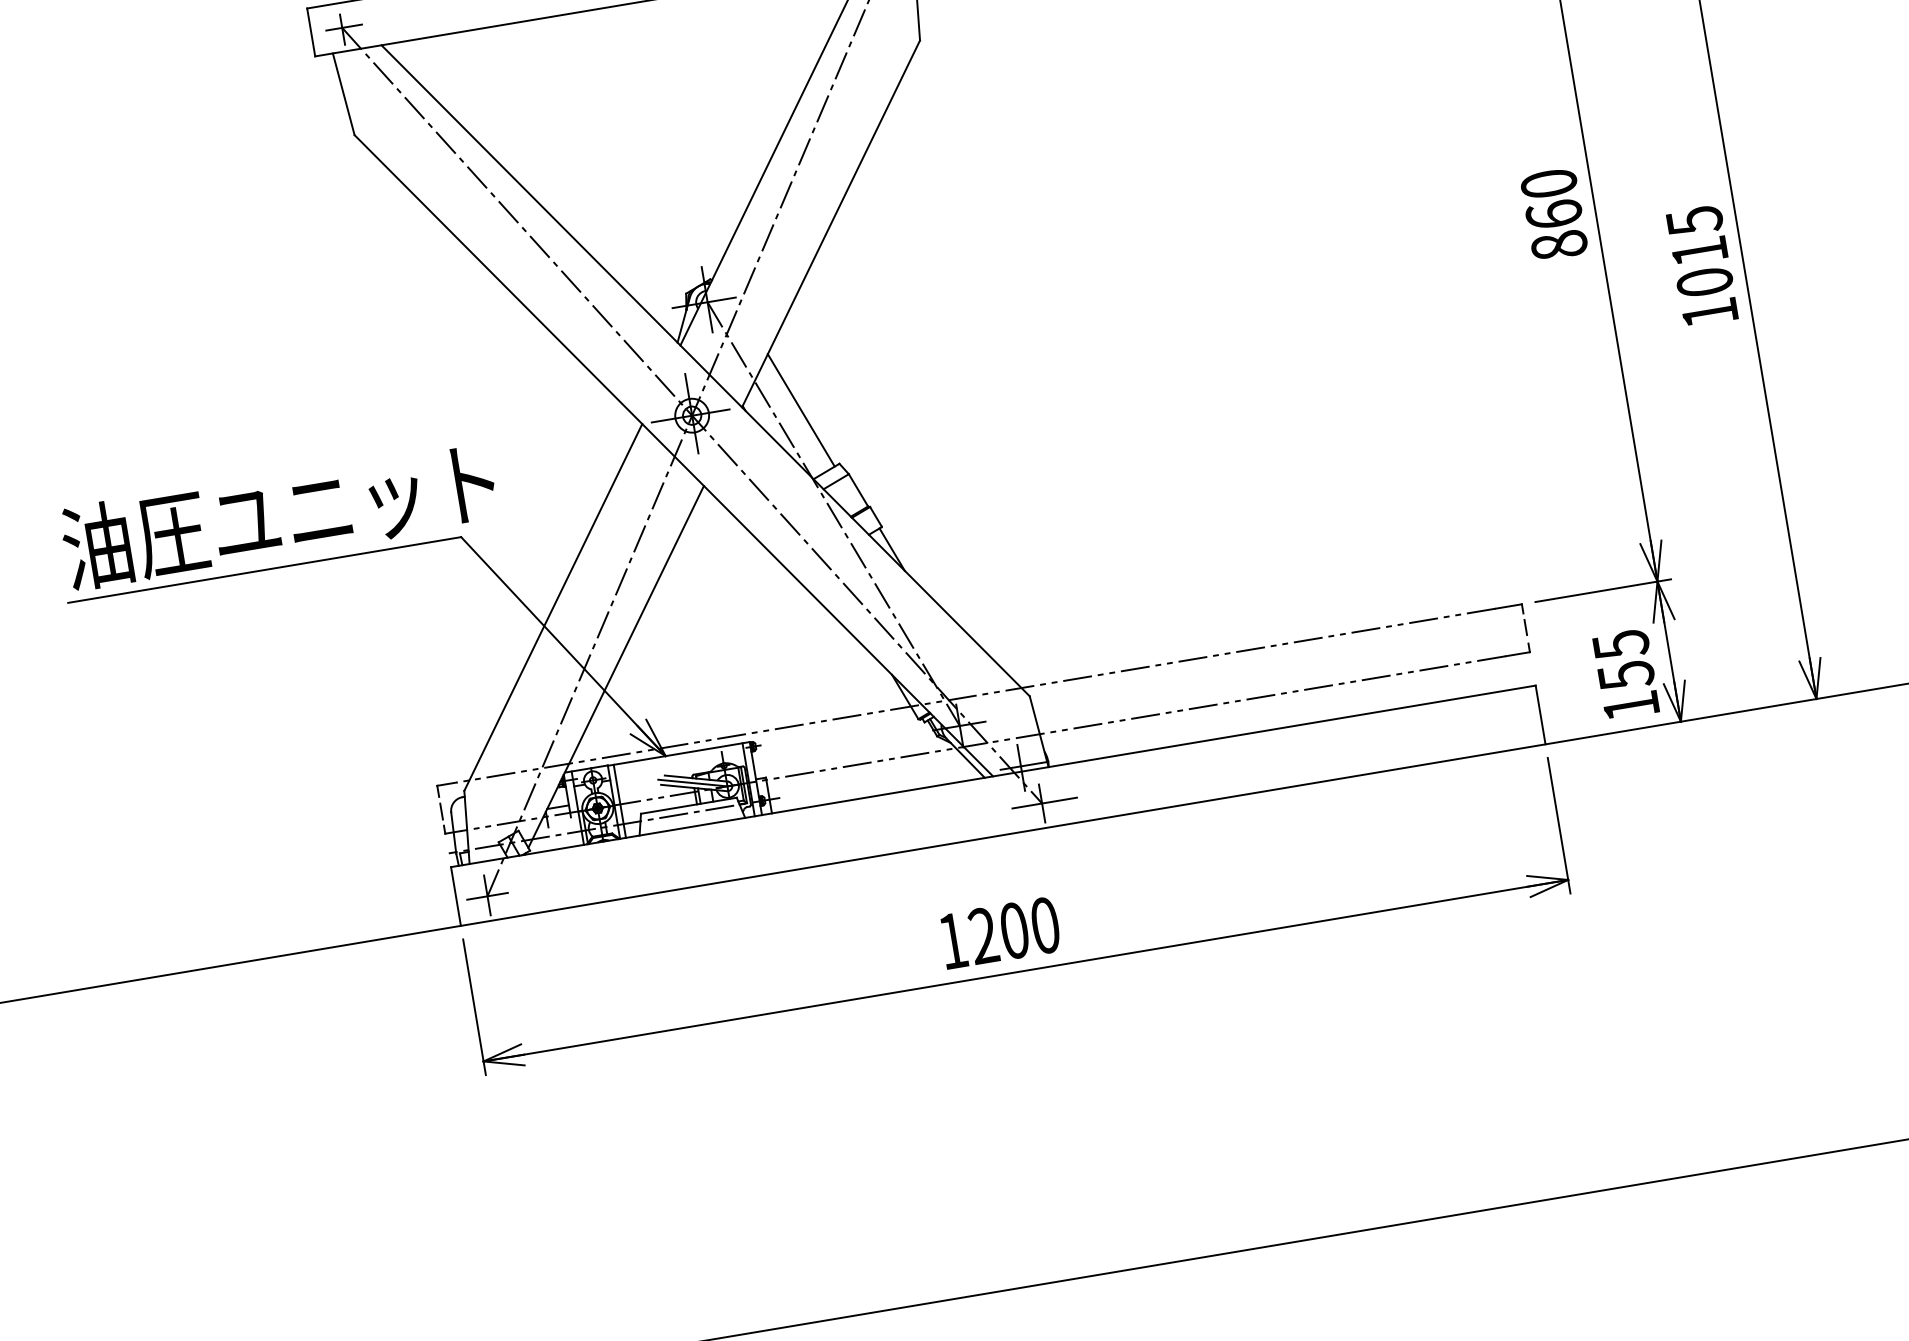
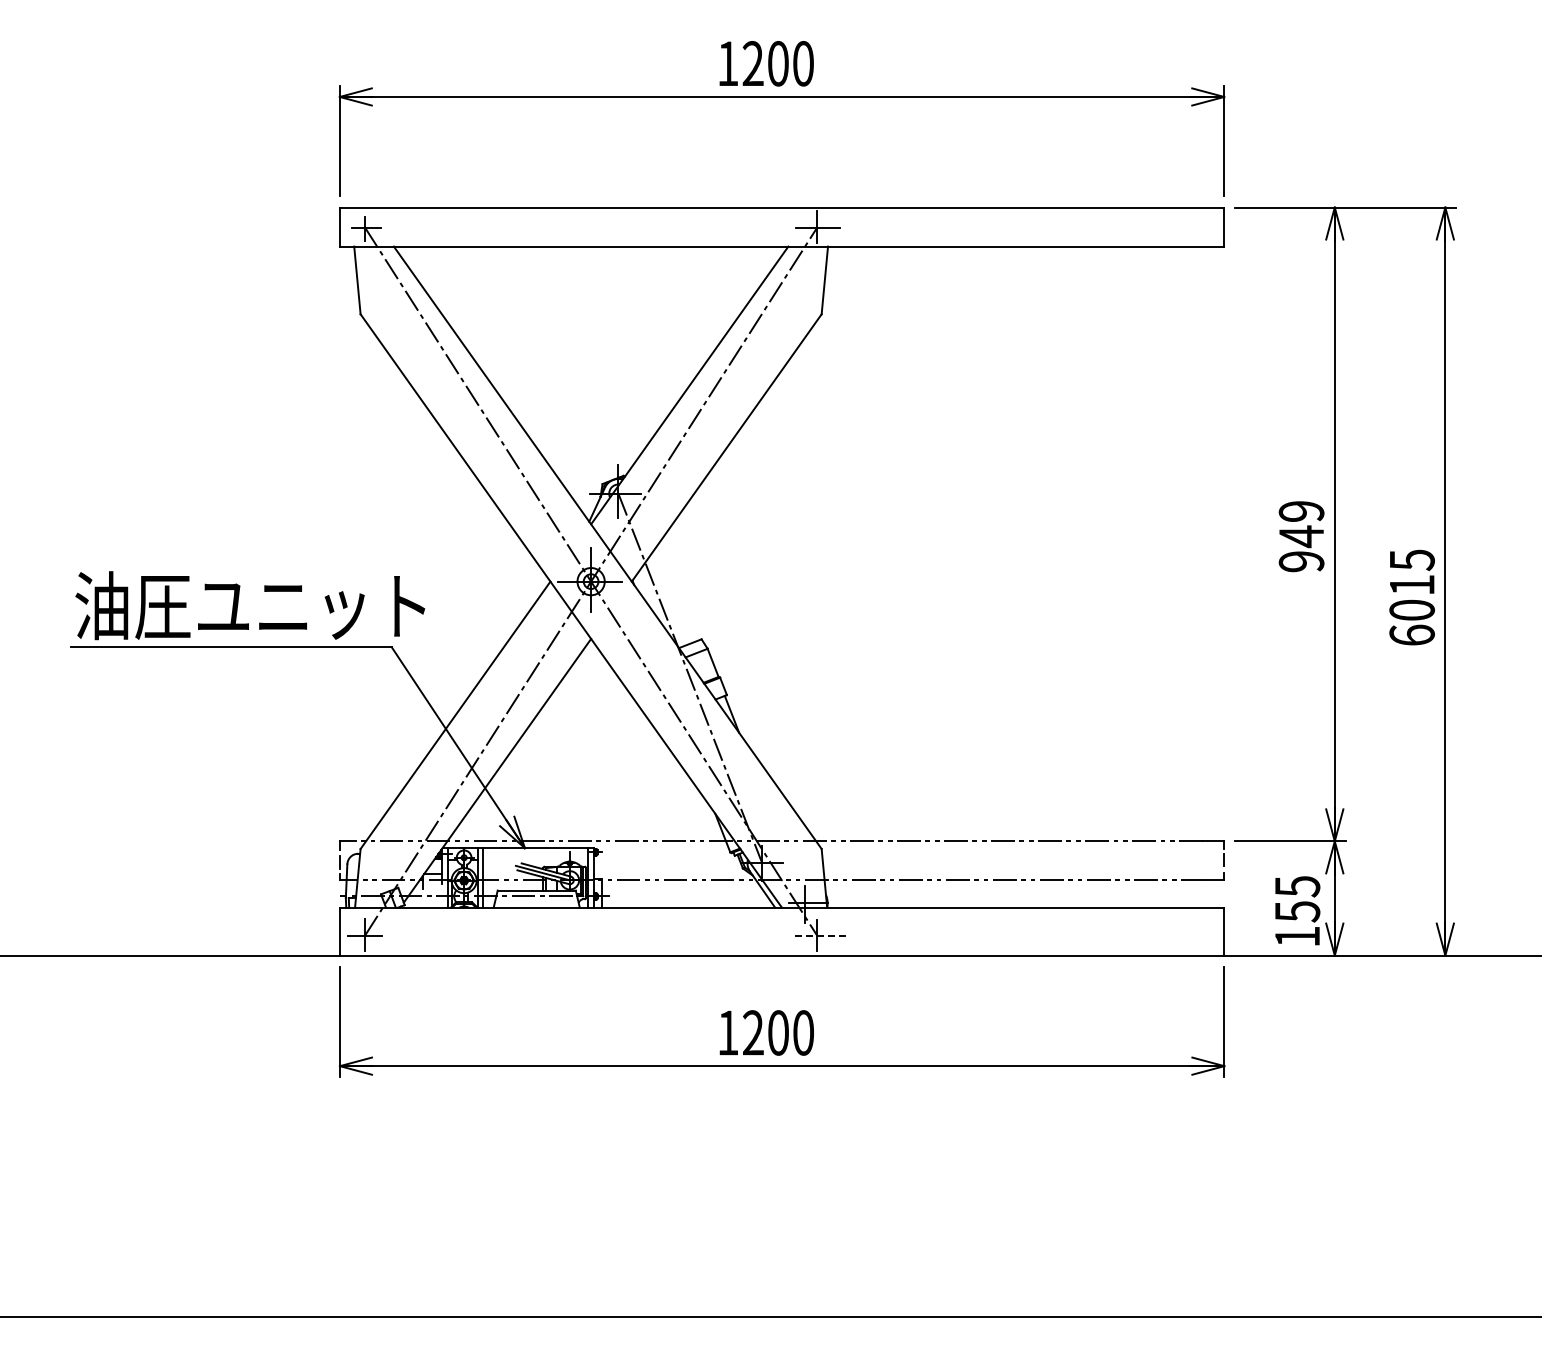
text: (1554, 214) -> (1301, 536), 860 -> 949
text: (1709, 312) -> (1411, 634), 1015 -> 6015
line: (801, 409) -> (678, 591), removed
line: (1043, 803) -> (818, 935), solid -> dashed

